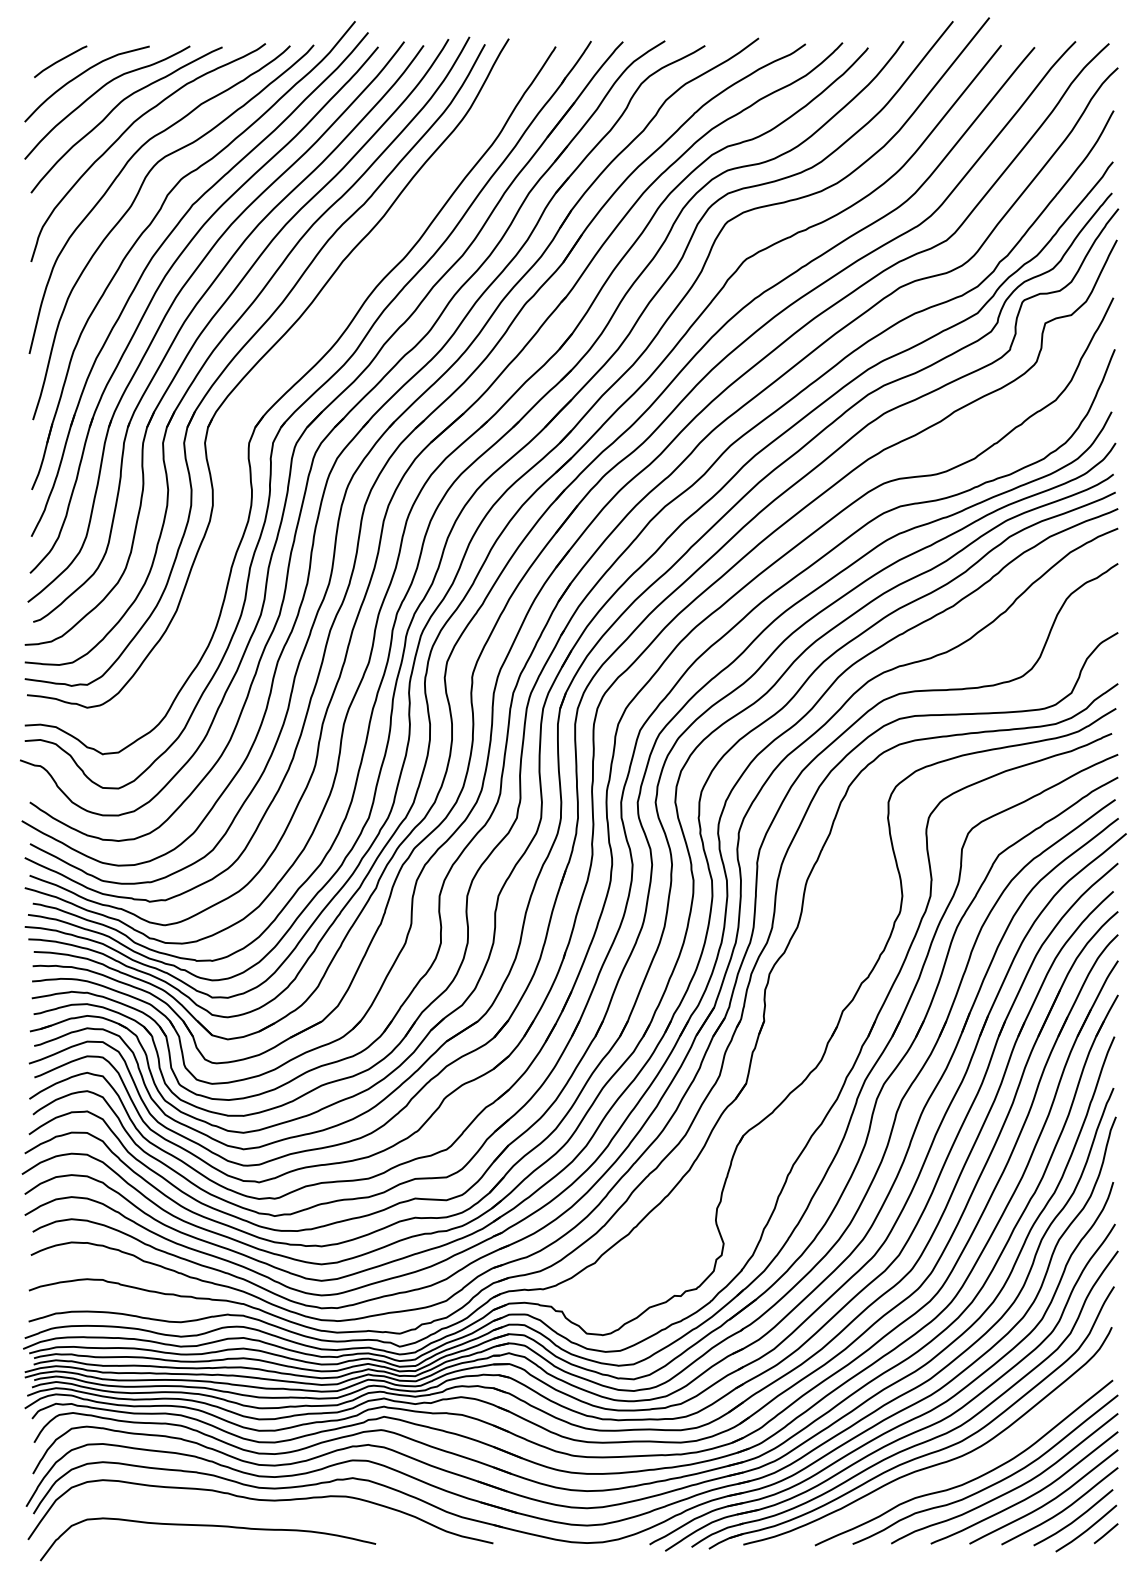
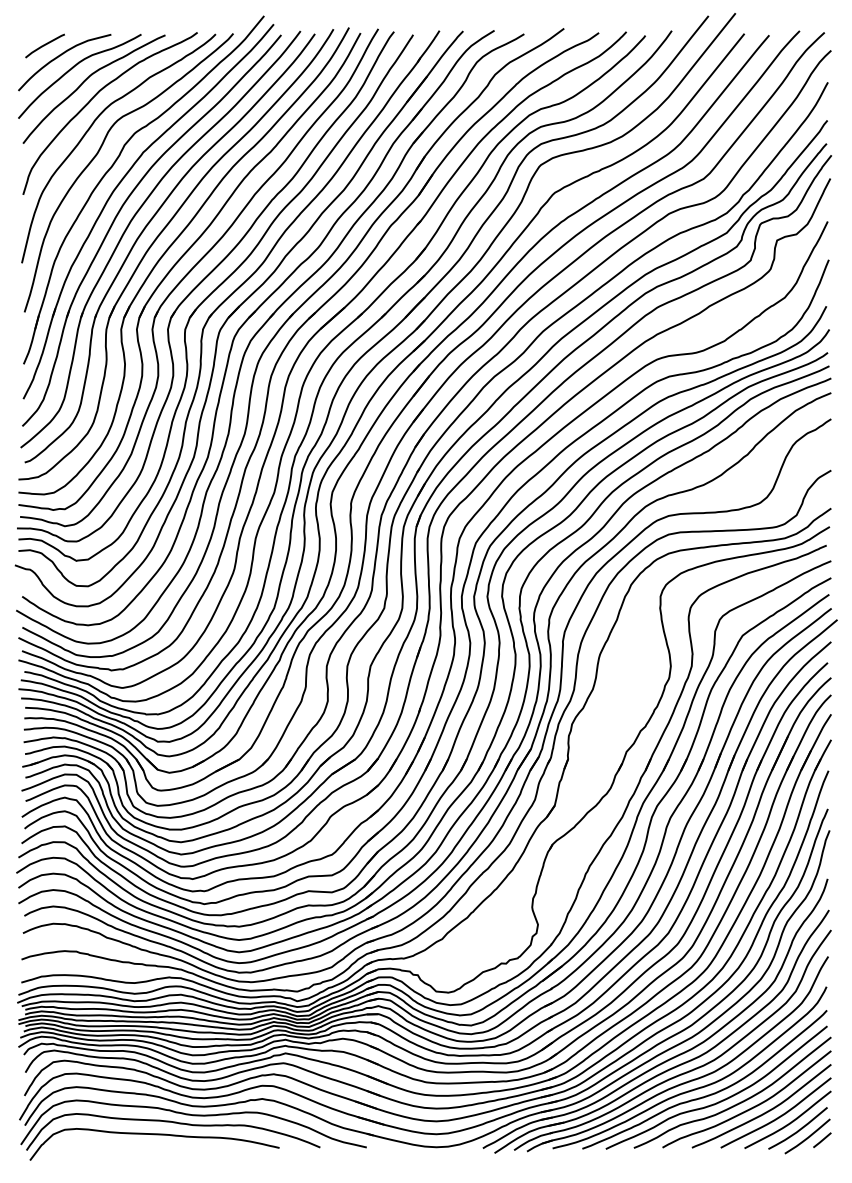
part: (271, 379) -> (201, 282), added
curve: (955, 1471) -> (710, 1094), added
curve: (232, 1510) -> (172, 1123), added

